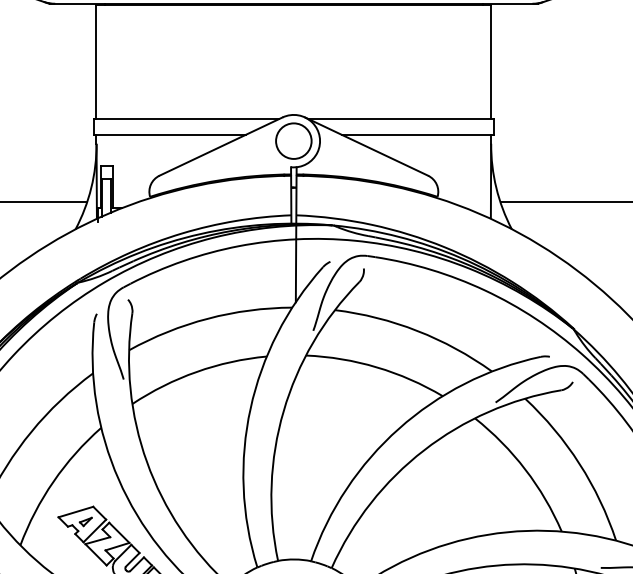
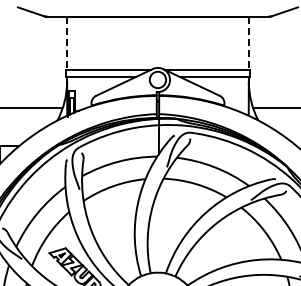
line: (95, 64) -> (66, 44), solid -> dashed
line: (490, 64) -> (248, 44), solid -> dashed

